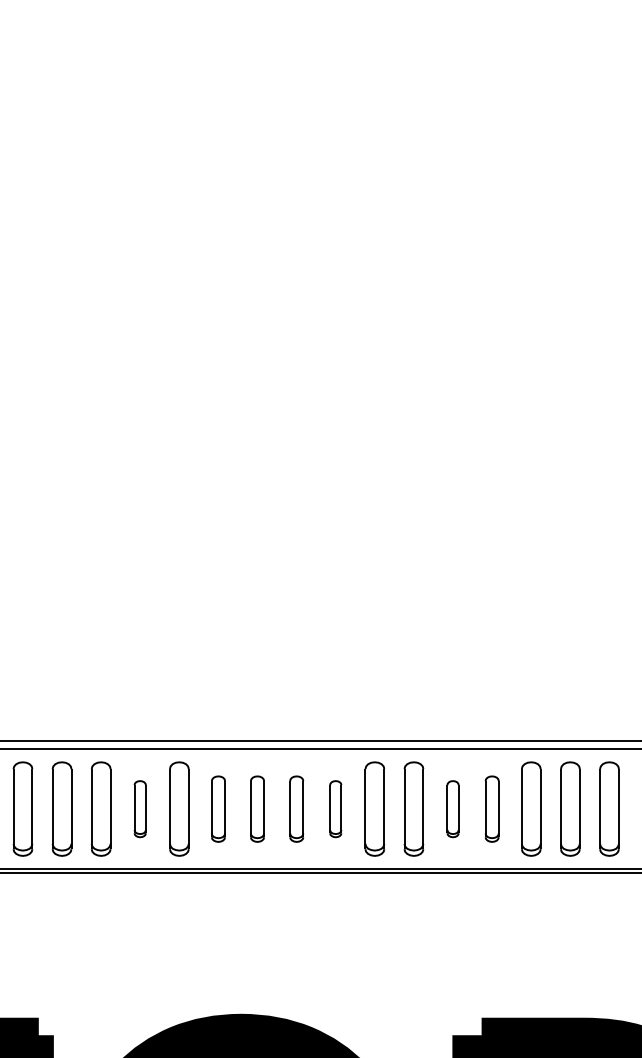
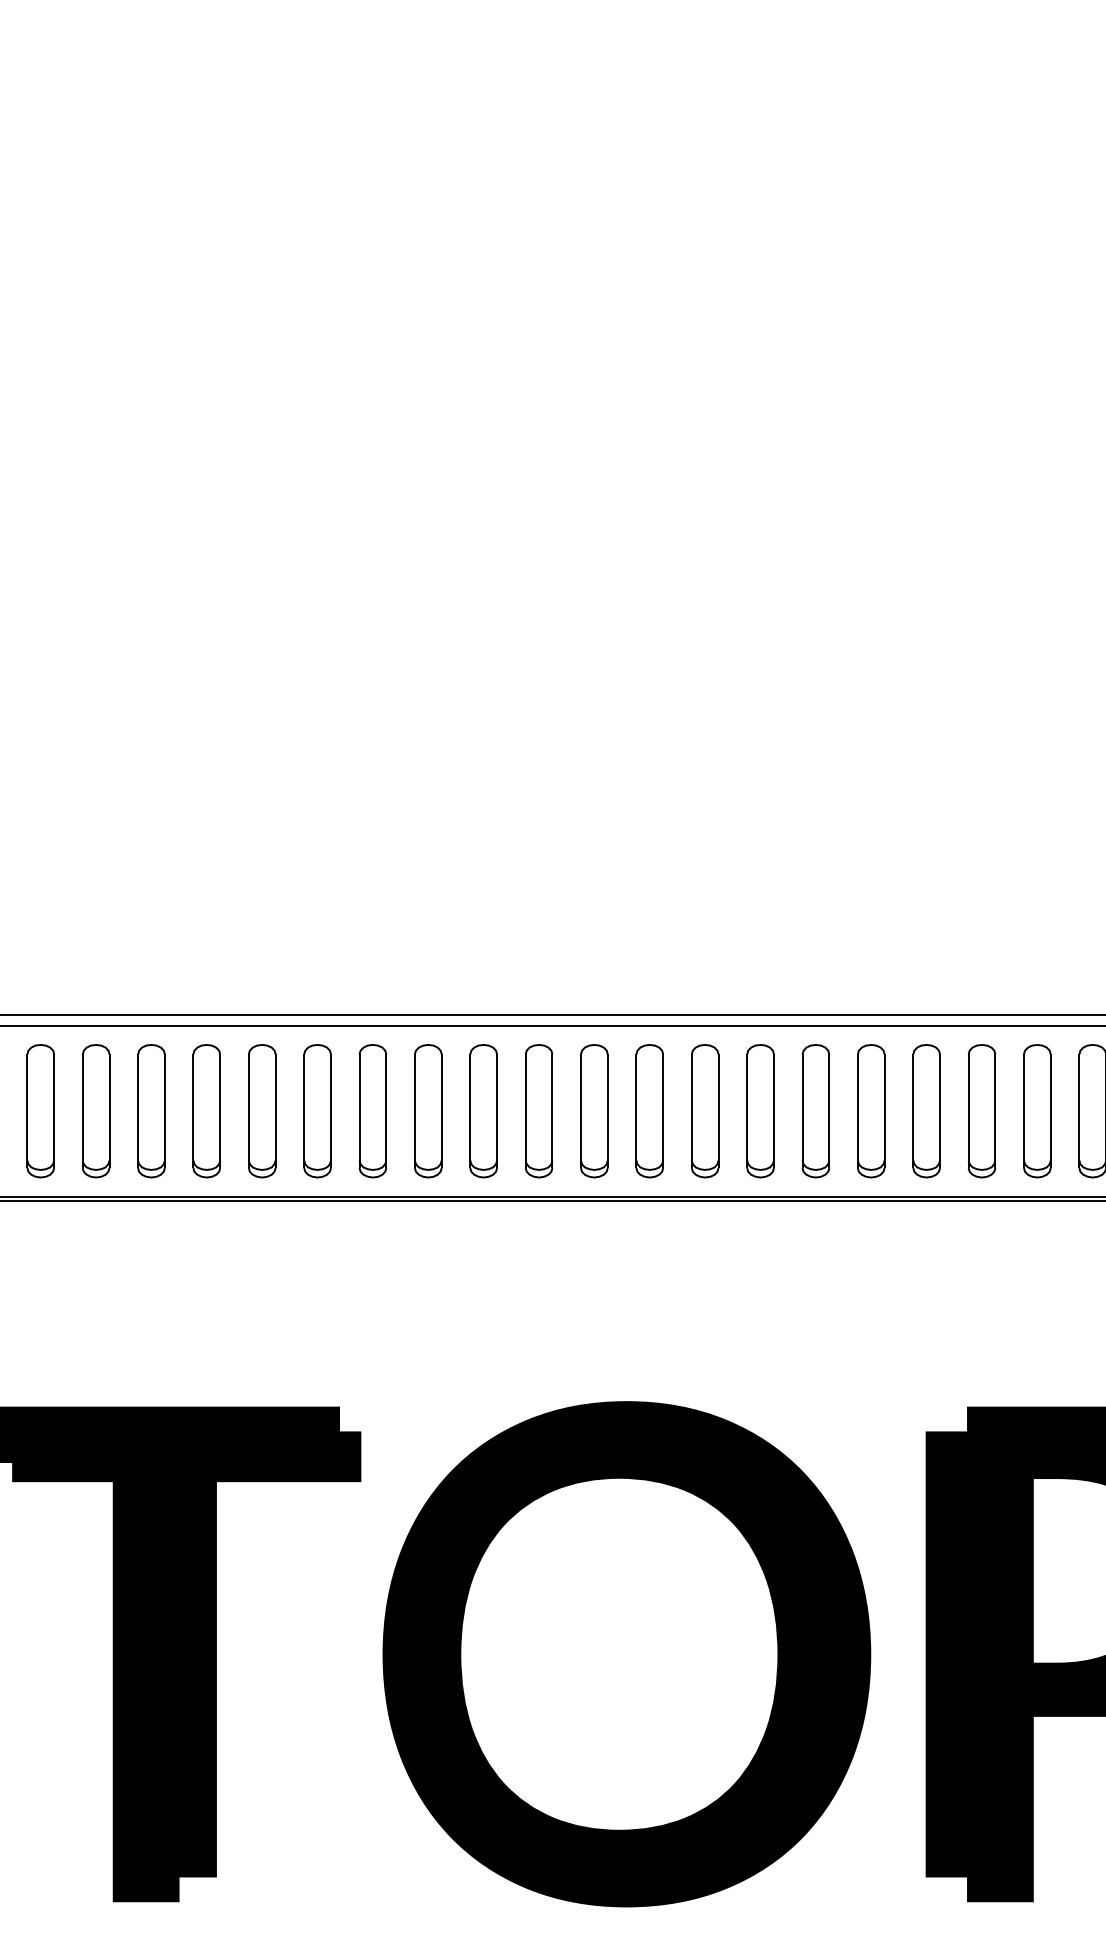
part: (140, 809) -> (483, 1111), size x1.67
part: (218, 809) -> (594, 1111), size x1.43
part: (257, 809) -> (649, 1111), size x1.43
part: (296, 809) -> (705, 1111), size x1.43
part: (335, 809) -> (760, 1111), size x1.67
part: (452, 809) -> (926, 1111), size x1.67
part: (491, 809) -> (981, 1111), size x1.43

